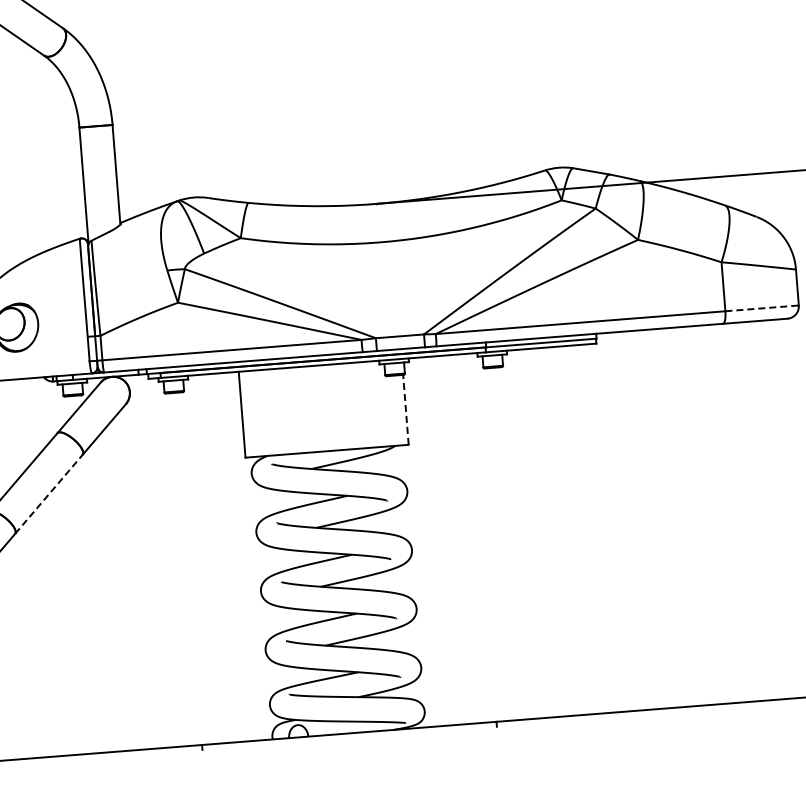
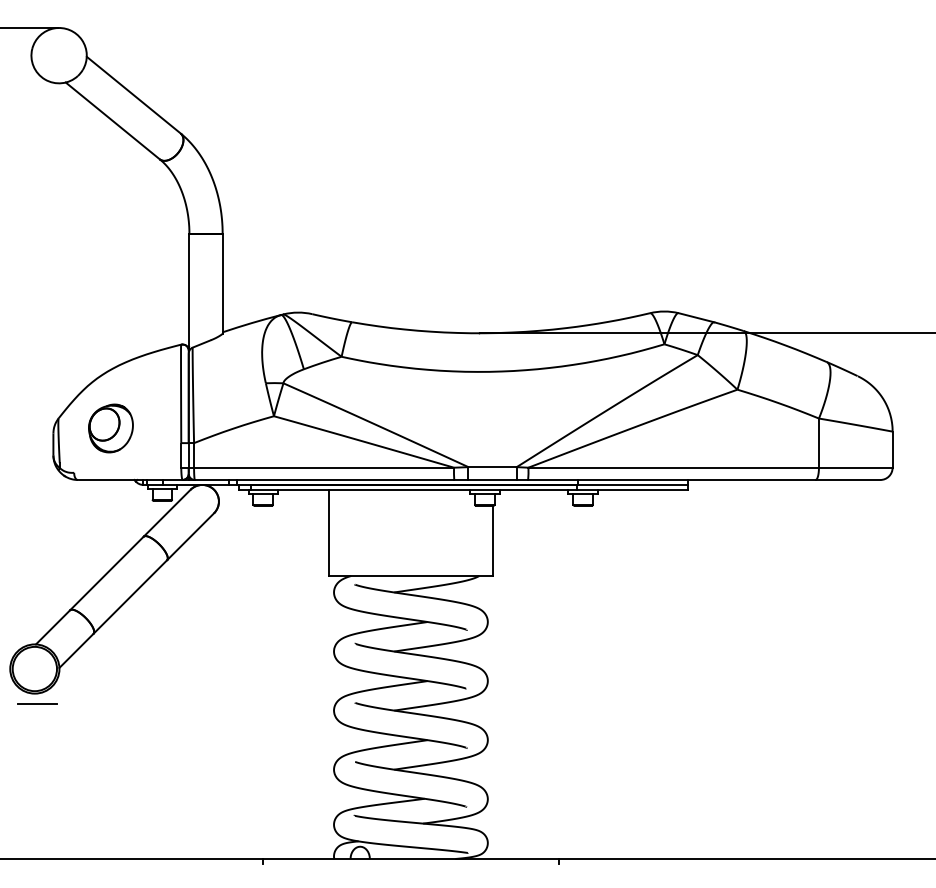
line: (761, 308) -> (855, 467), dashed -> solid
line: (405, 409) -> (492, 540), dashed -> solid
line: (49, 493) -> (130, 596), dashed -> solid

